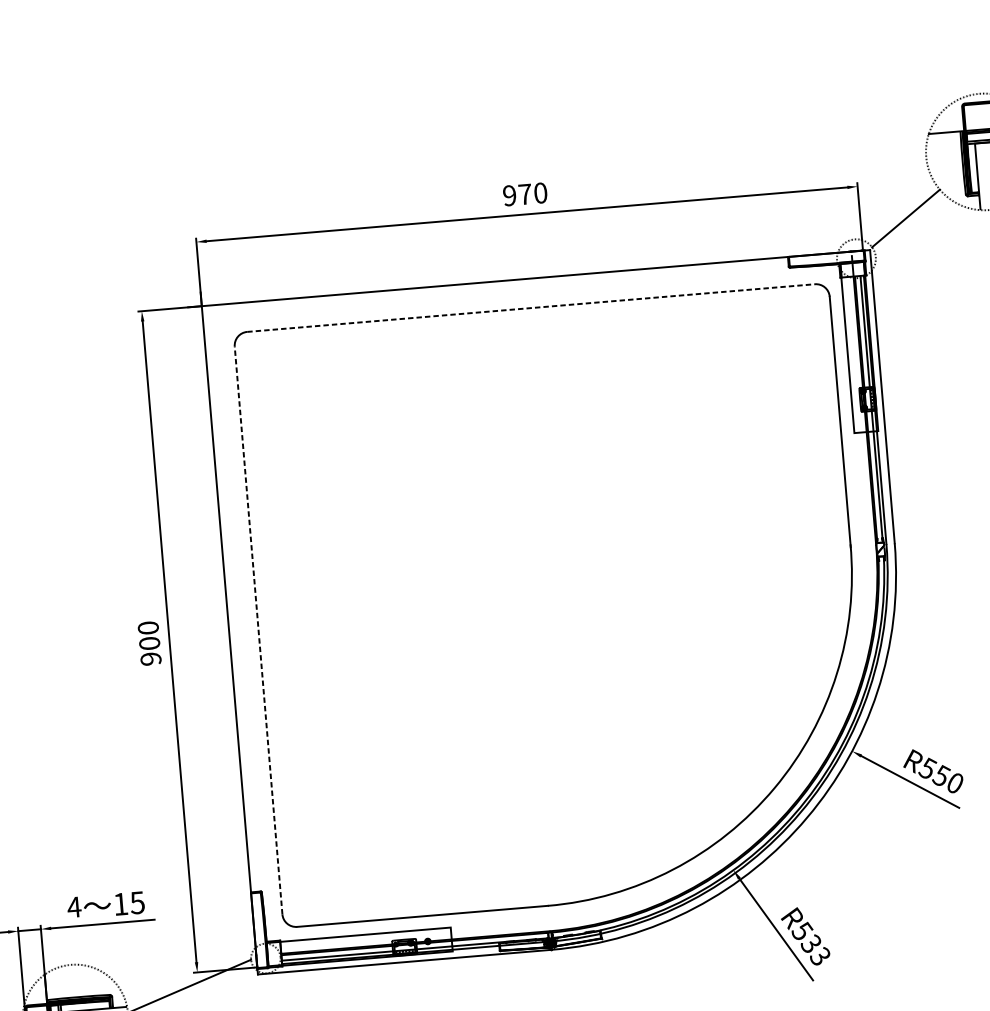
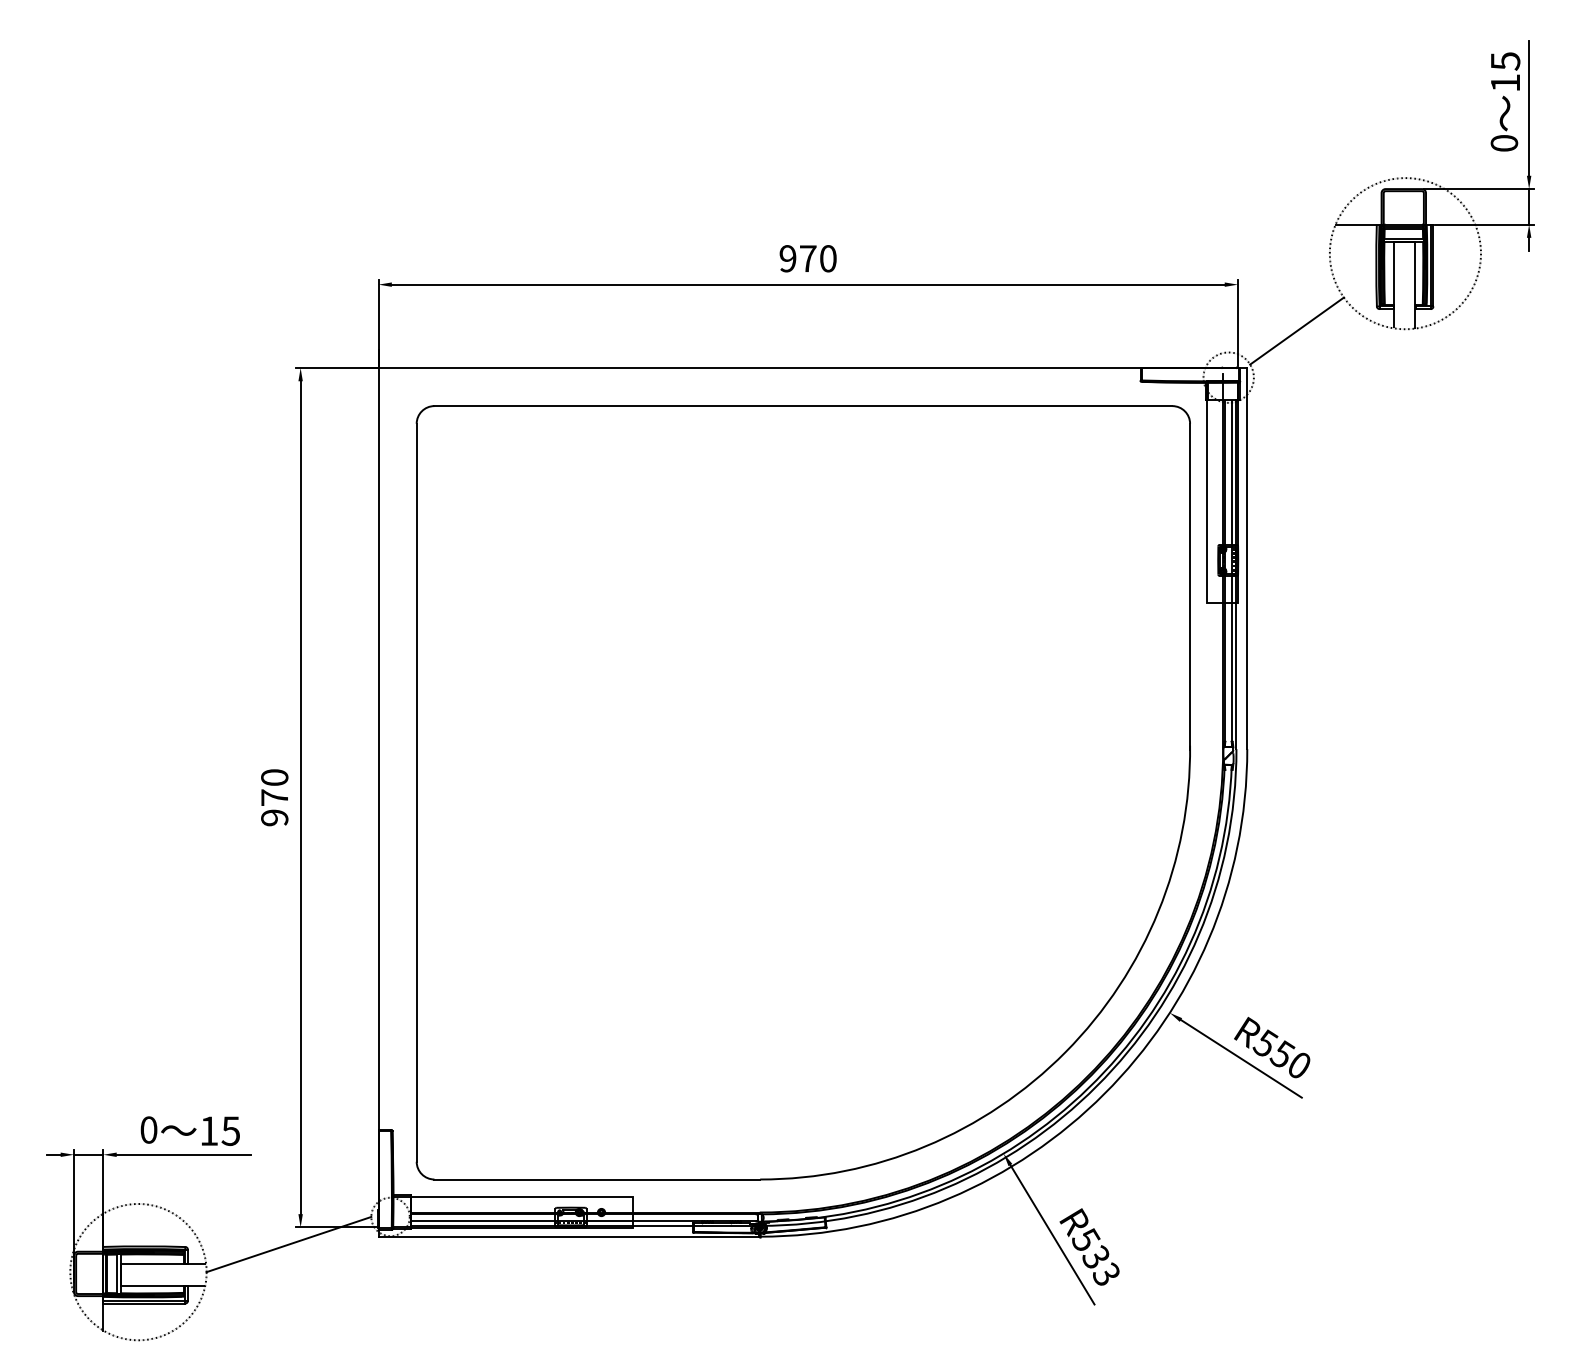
line: (531, 308) -> (803, 406), dashed -> solid
line: (258, 630) -> (416, 792), dashed -> solid
text: (149, 643) -> (274, 797), 900 -> 970
text: (74, 906) -> (148, 1129), 4 -> 0

